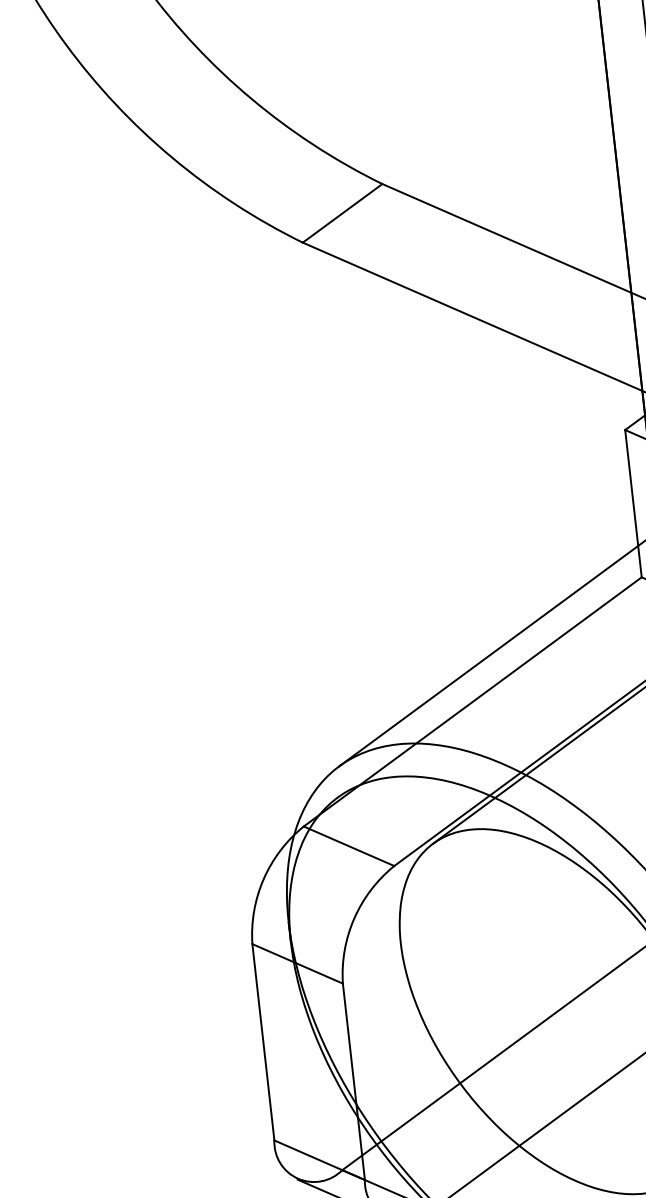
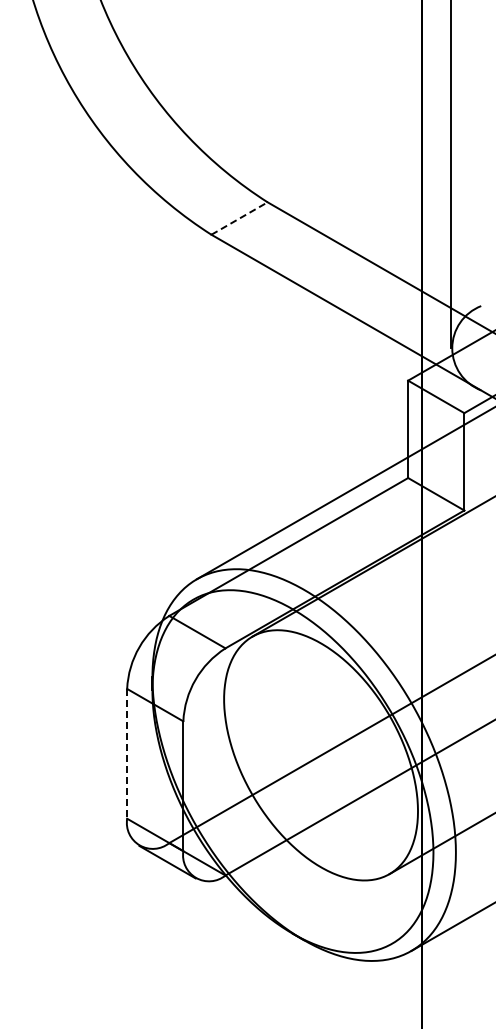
line: (344, 213) -> (240, 218), solid -> dashed
line: (263, 1041) -> (127, 753), solid -> dashed

